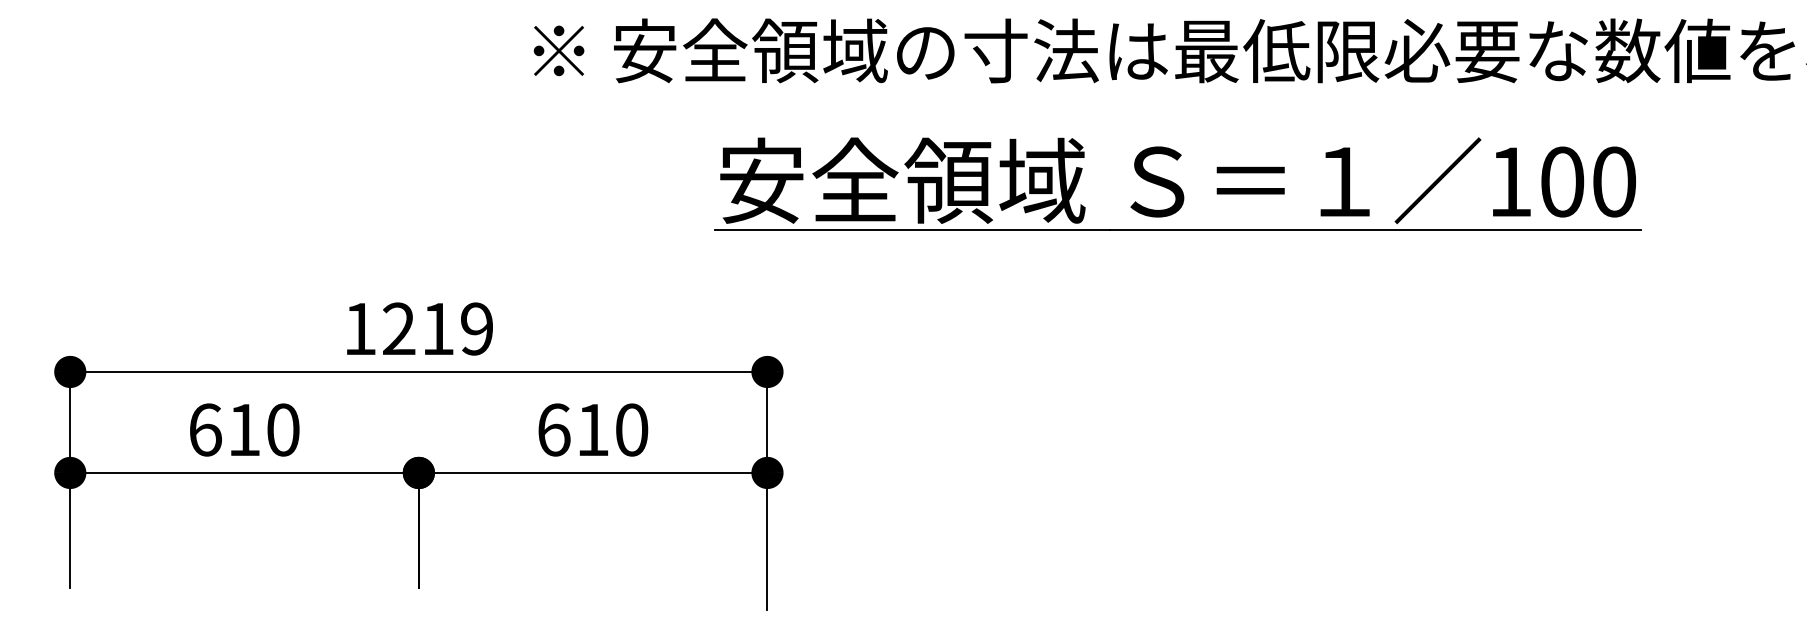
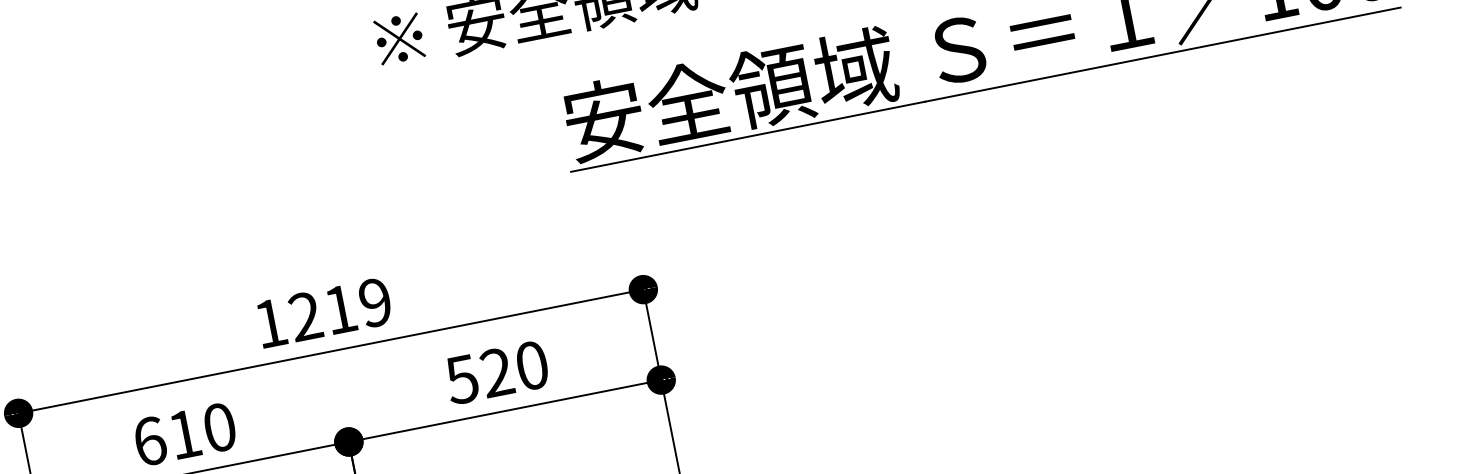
text: (572, 429) -> (478, 375), 610 -> 520

